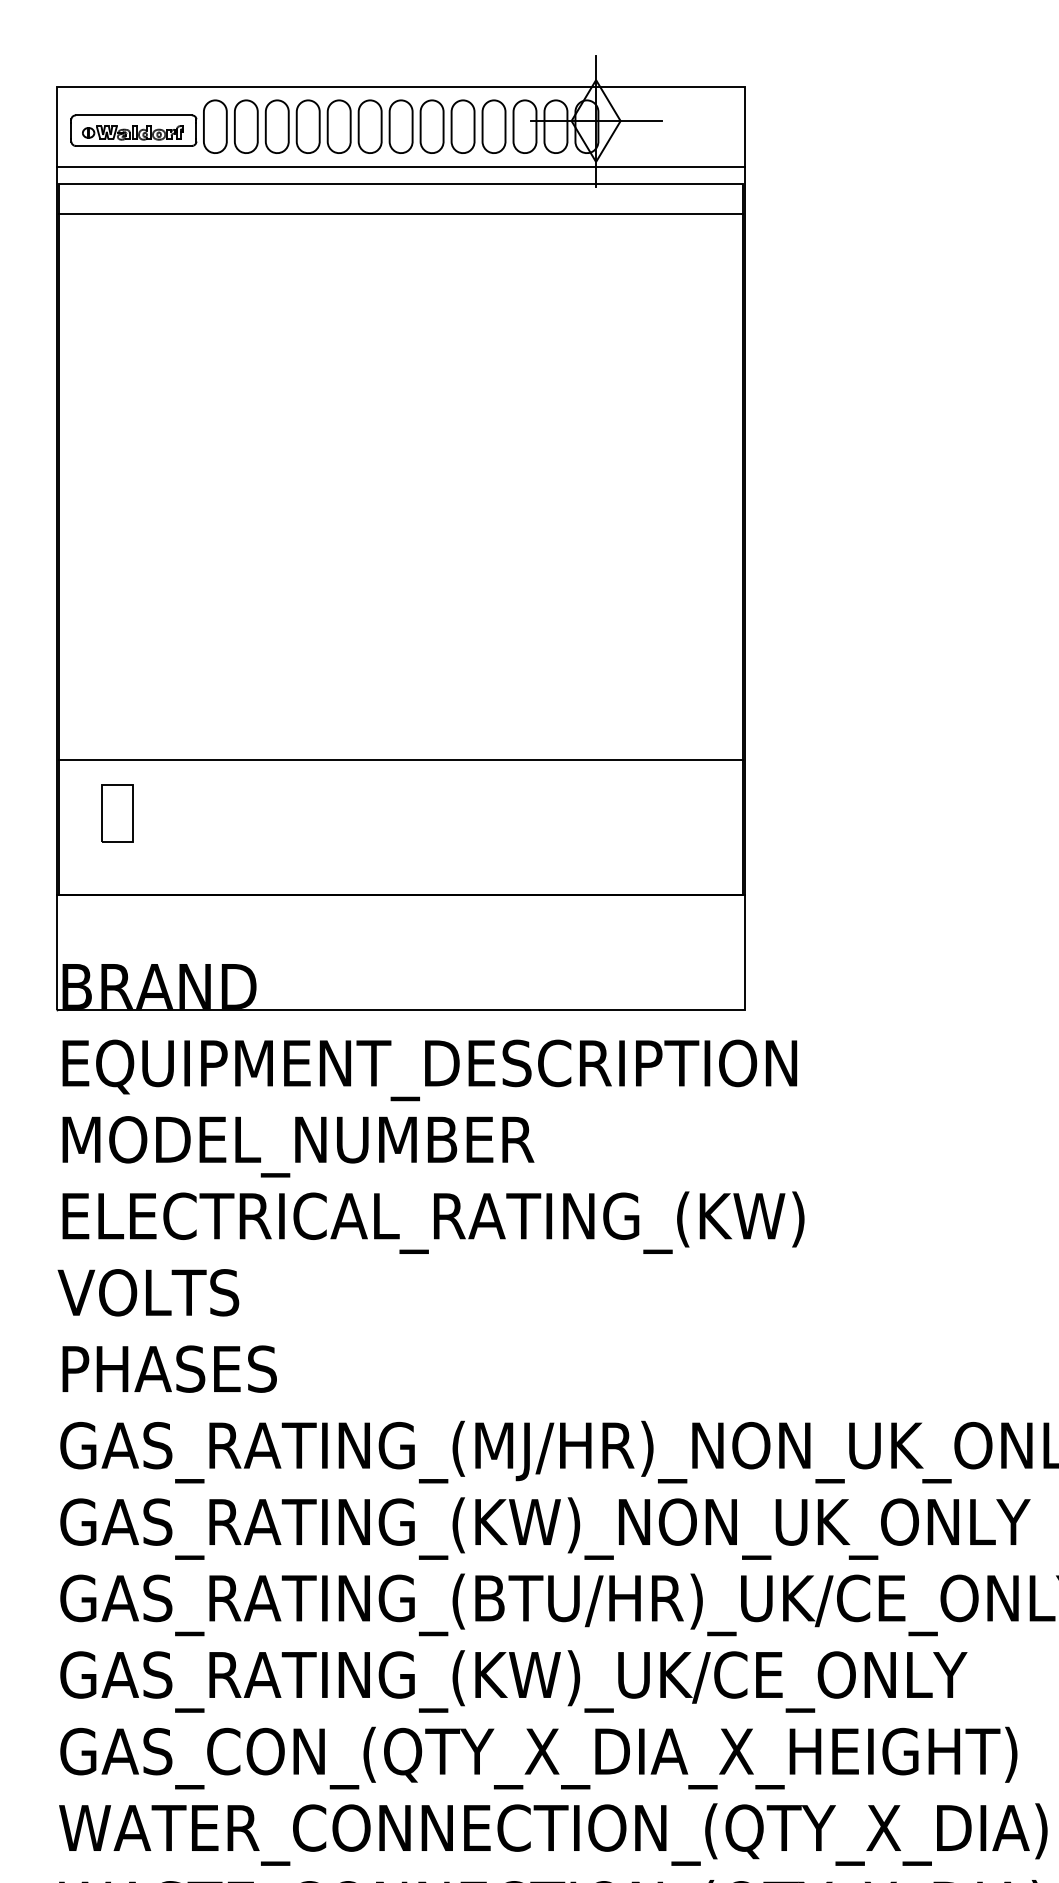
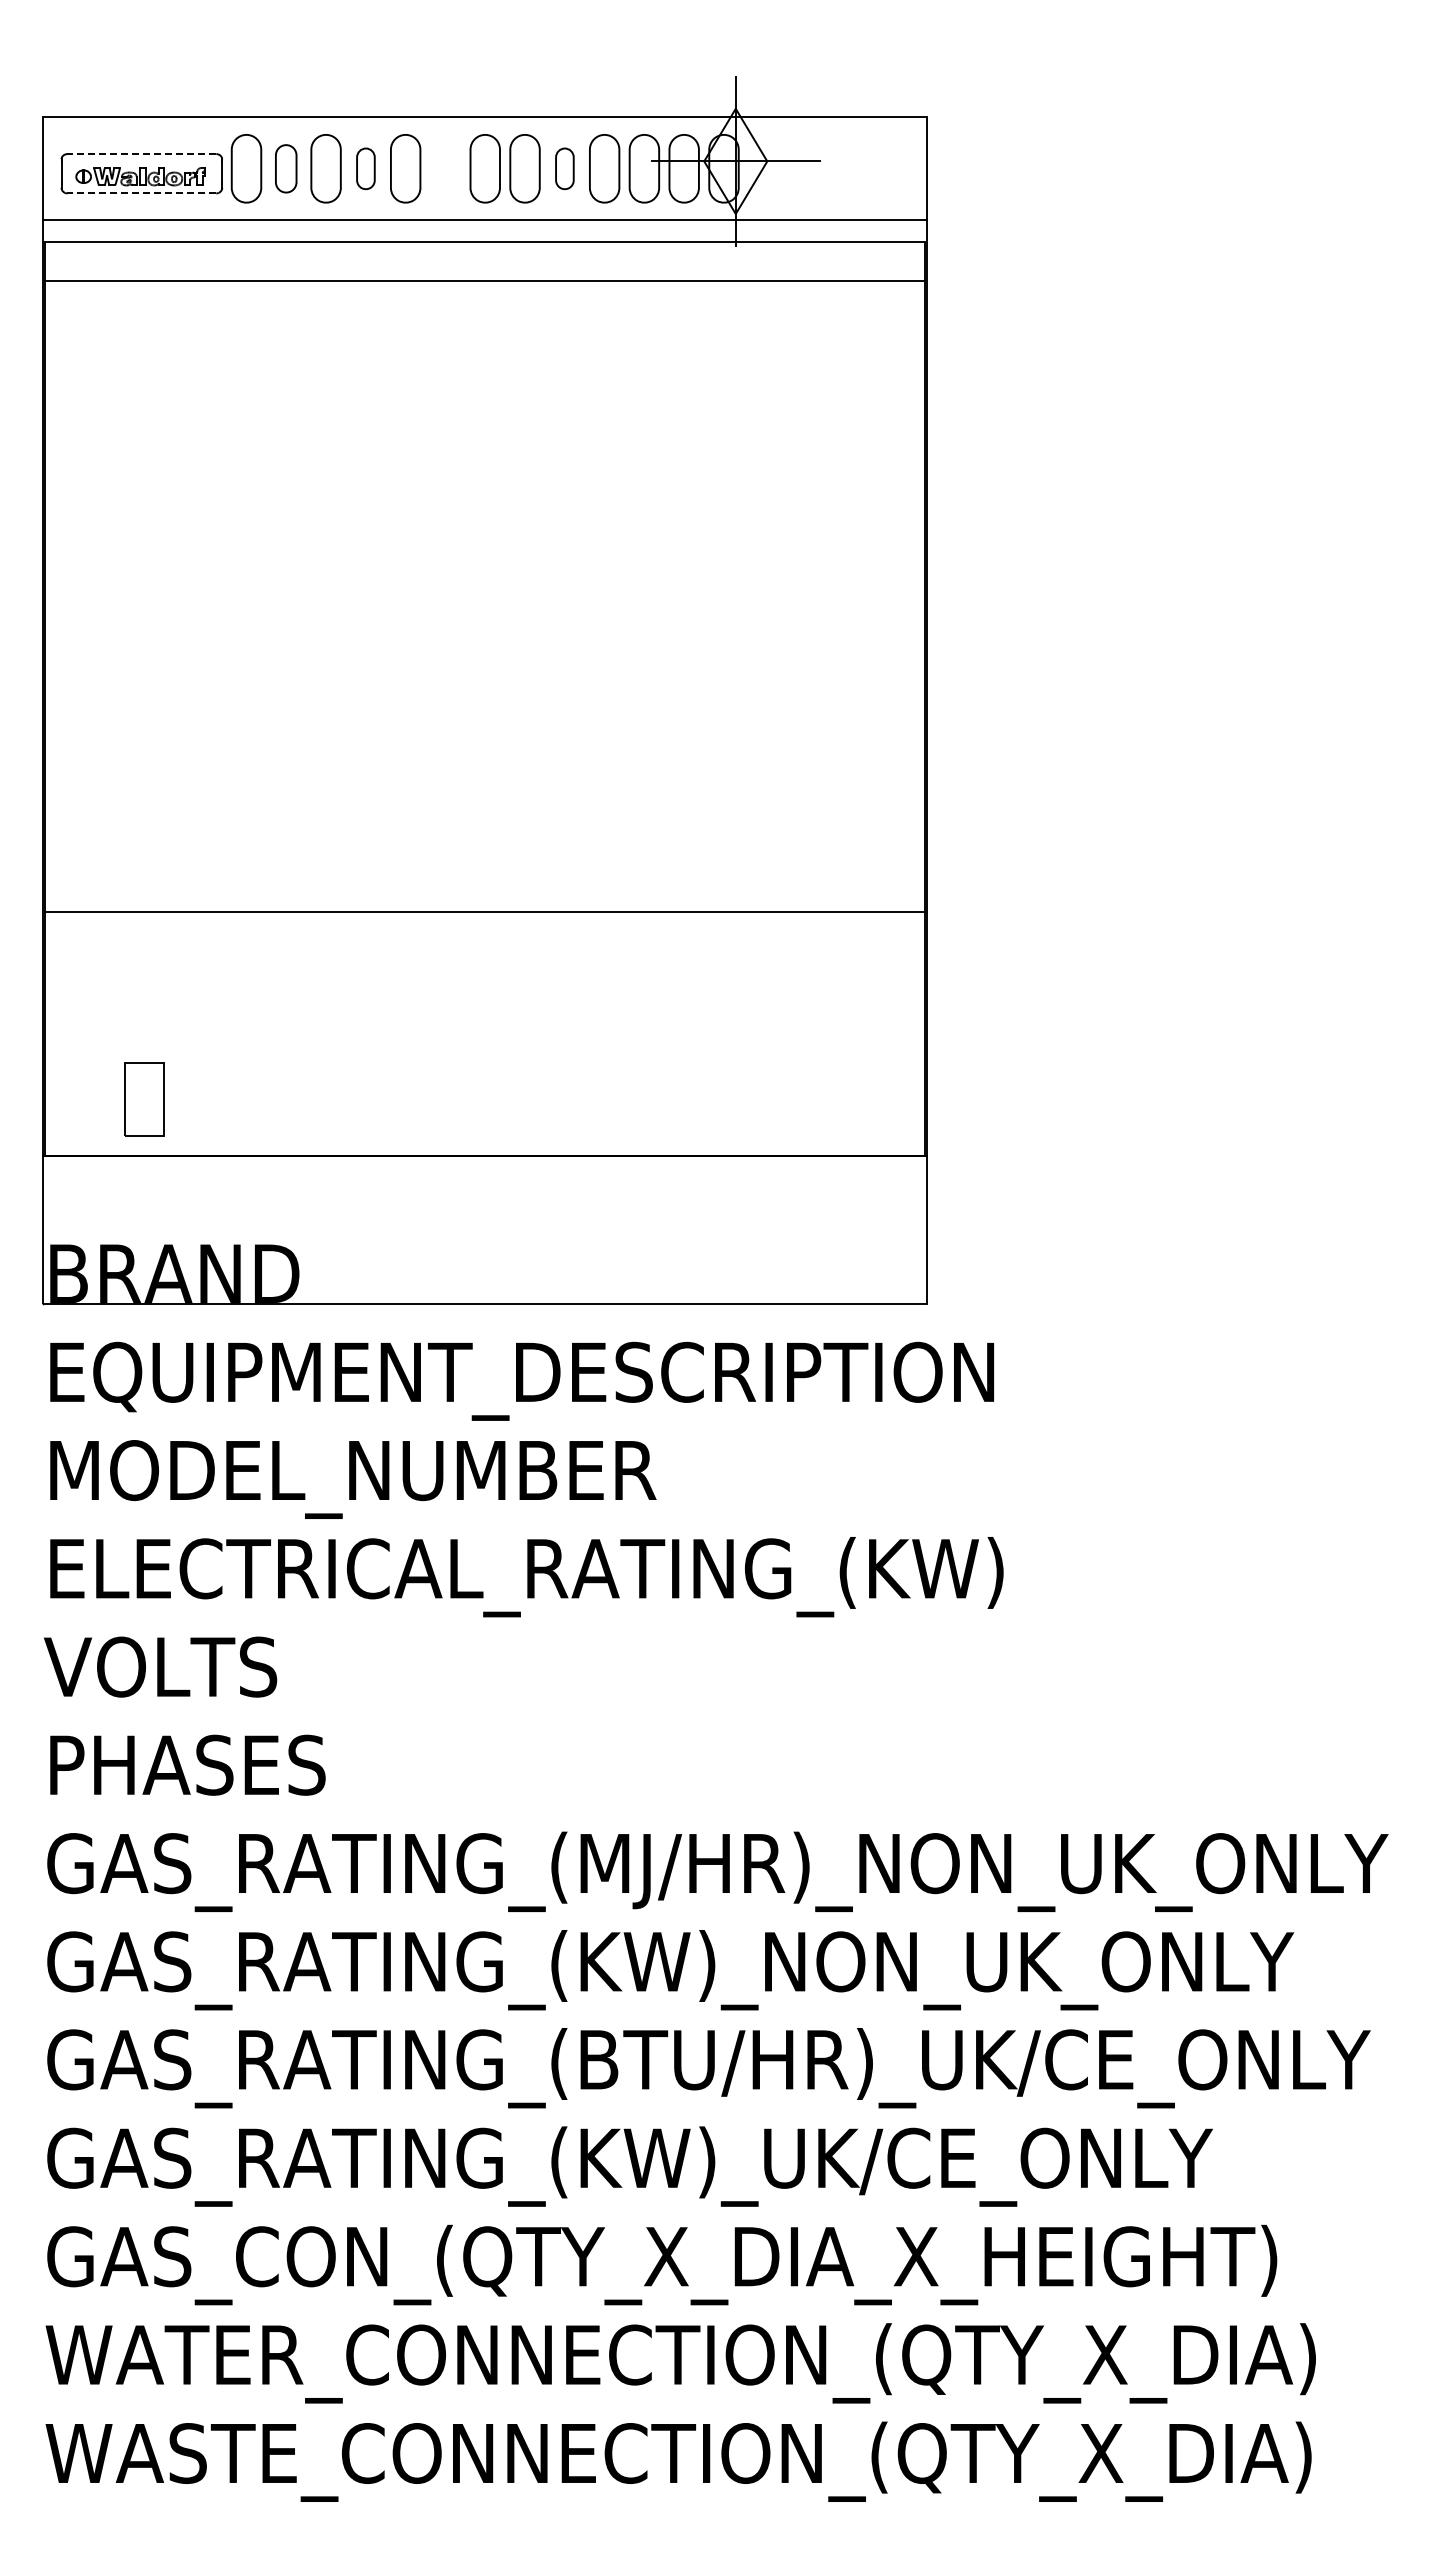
line: (133, 115) -> (141, 154), solid -> dashed
part: (245, 126) -> (285, 168), size x0.7
part: (307, 126) -> (365, 168), size x0.6
part: (370, 126) -> (445, 168), removed
part: (462, 126) -> (564, 168), size x0.6
line: (133, 146) -> (141, 193), solid -> dashed
line: (401, 760) -> (485, 912), moved
part: (117, 813) -> (144, 1099), moved

